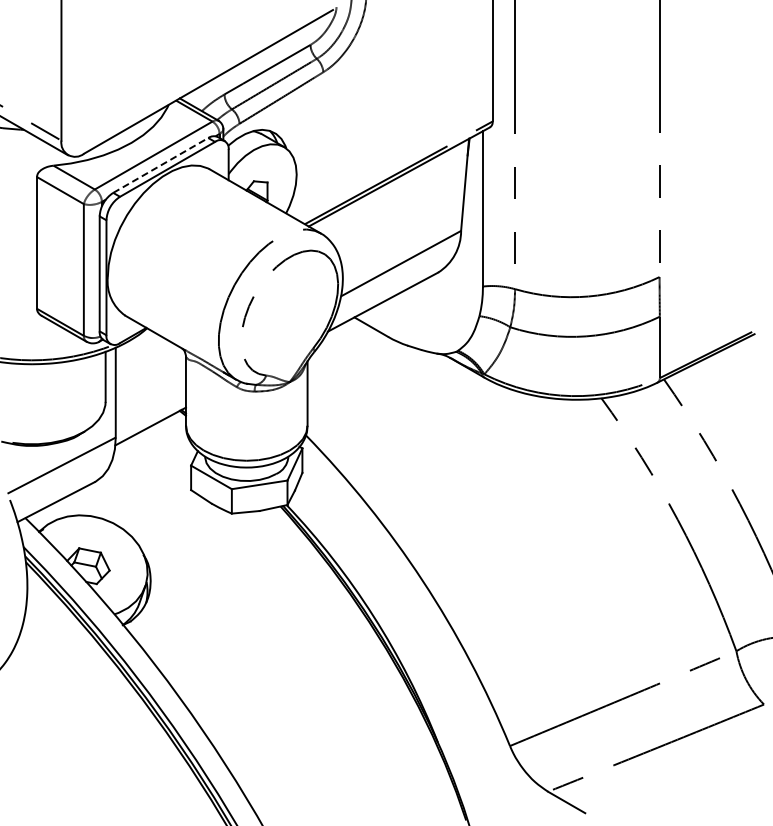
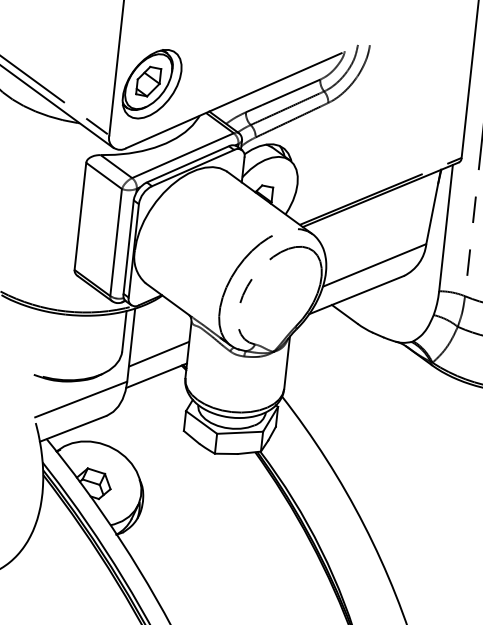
part: (106, 72) -> (151, 83), added
line: (160, 165) -> (187, 164), dashed -> solid
line: (150, 399) -> (158, 353), added

